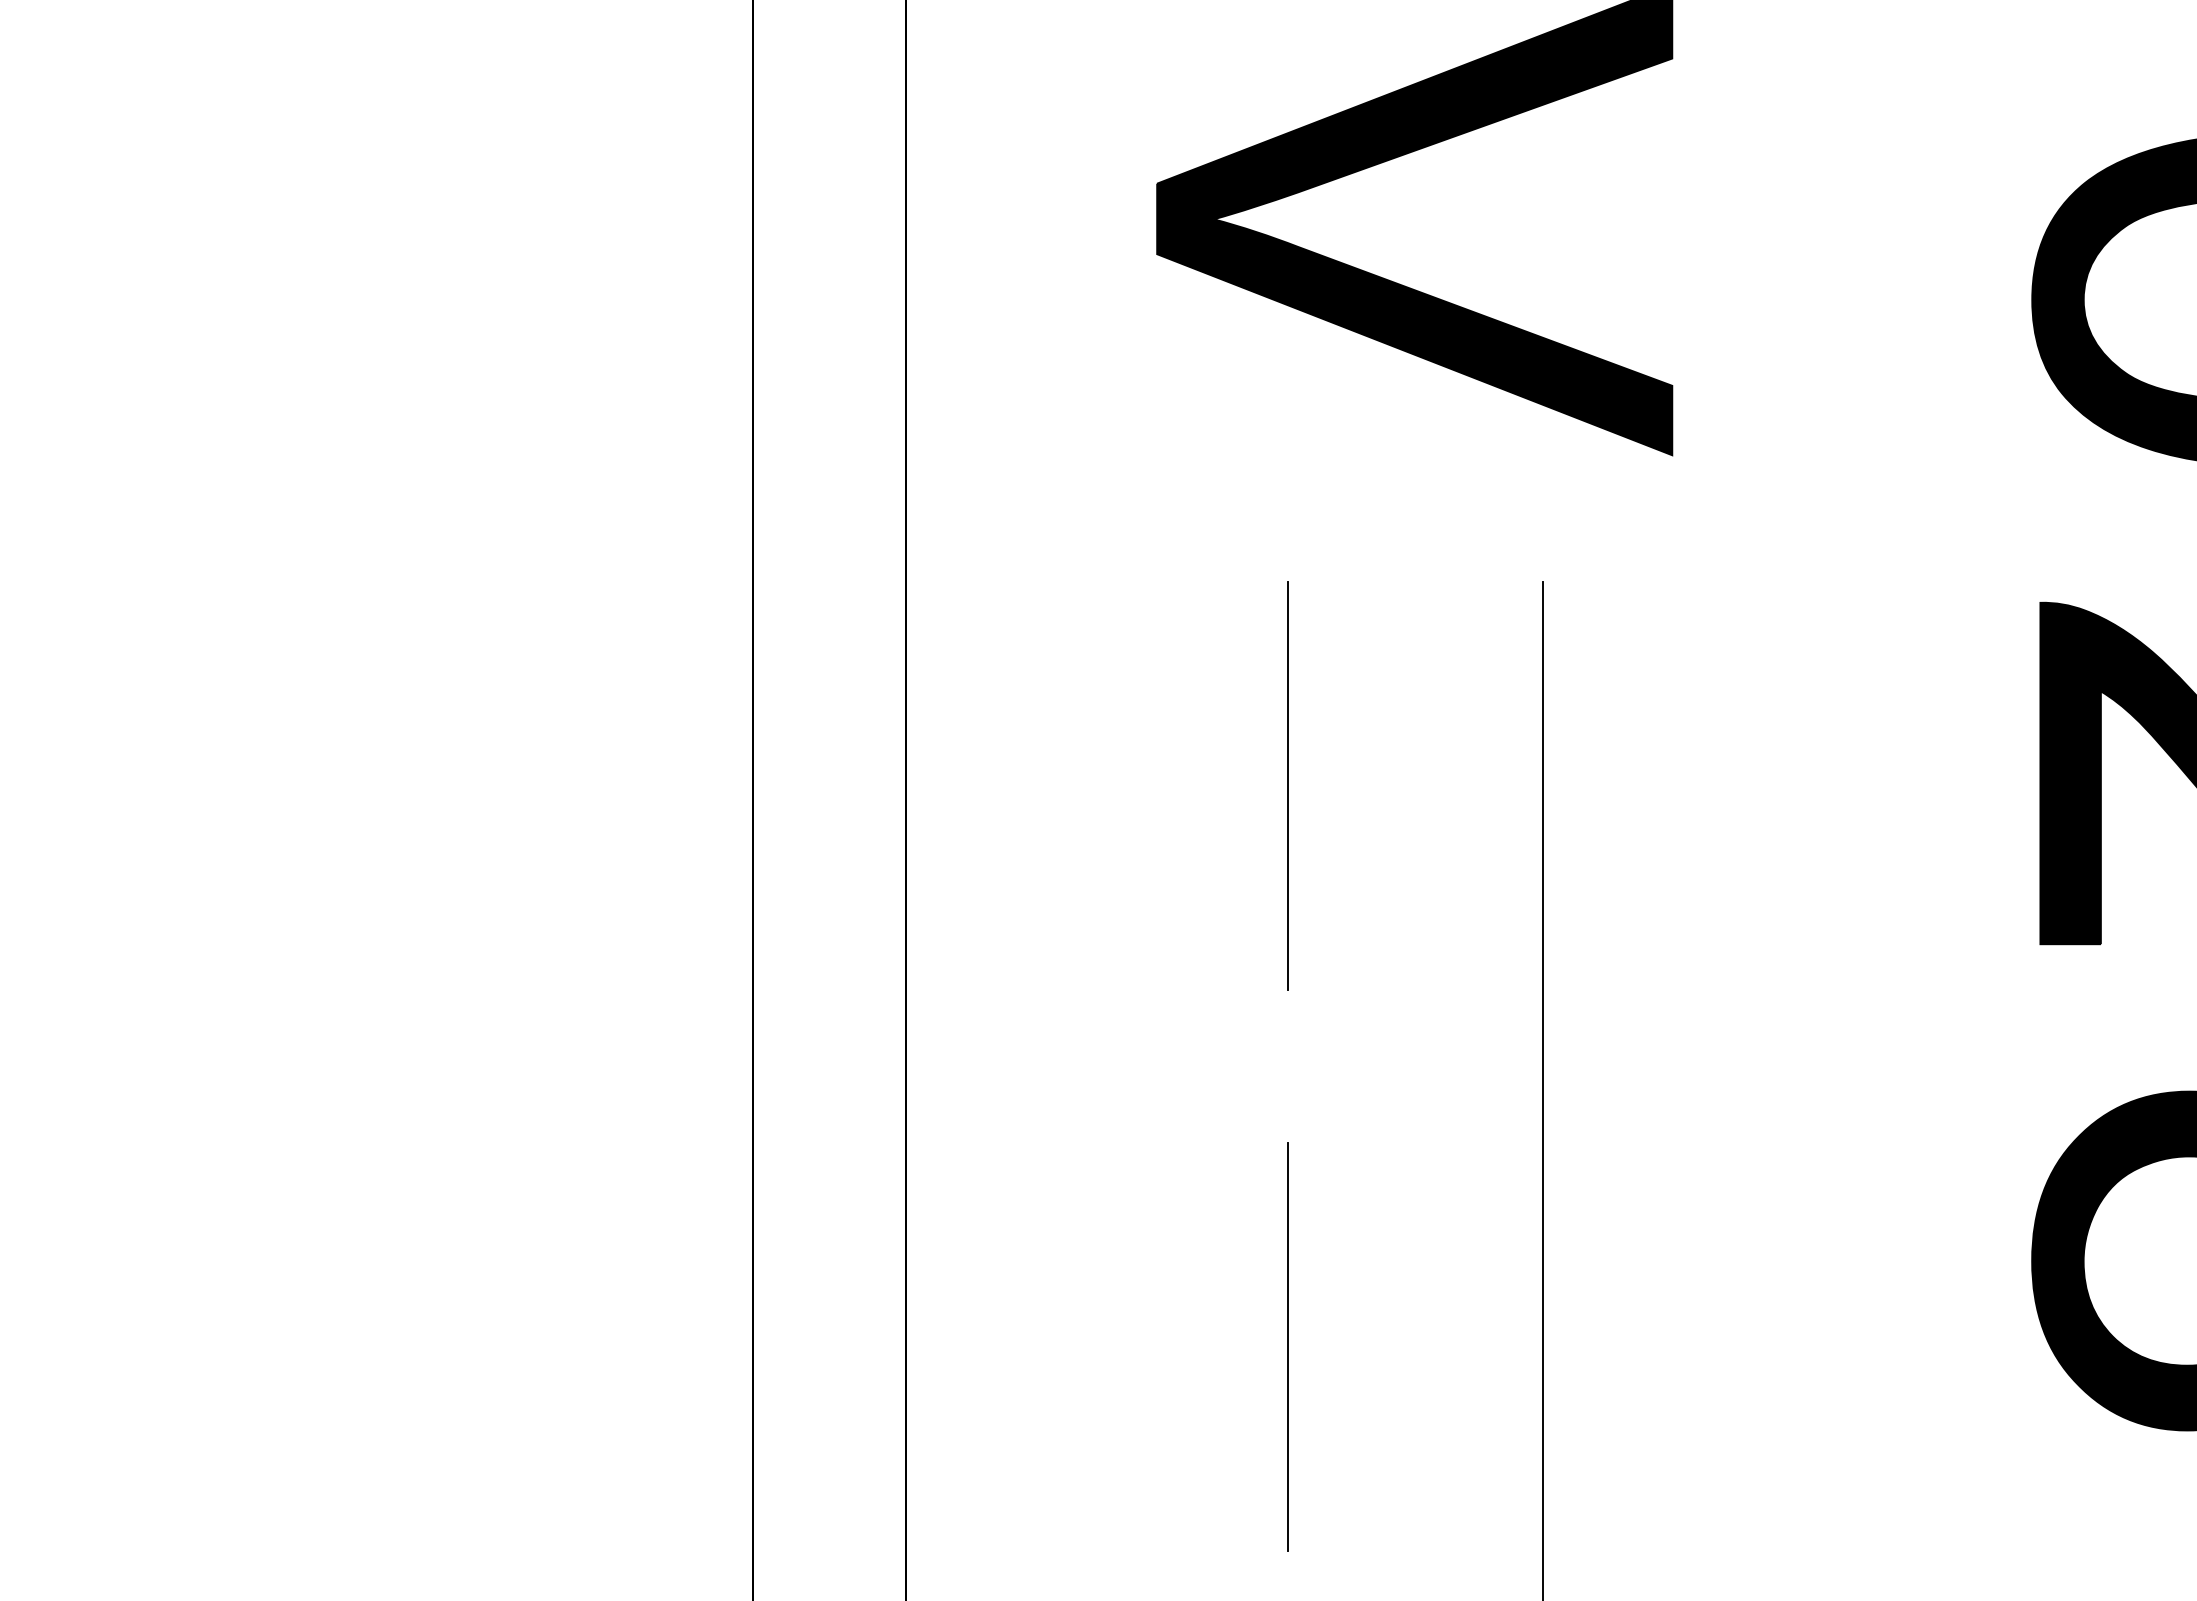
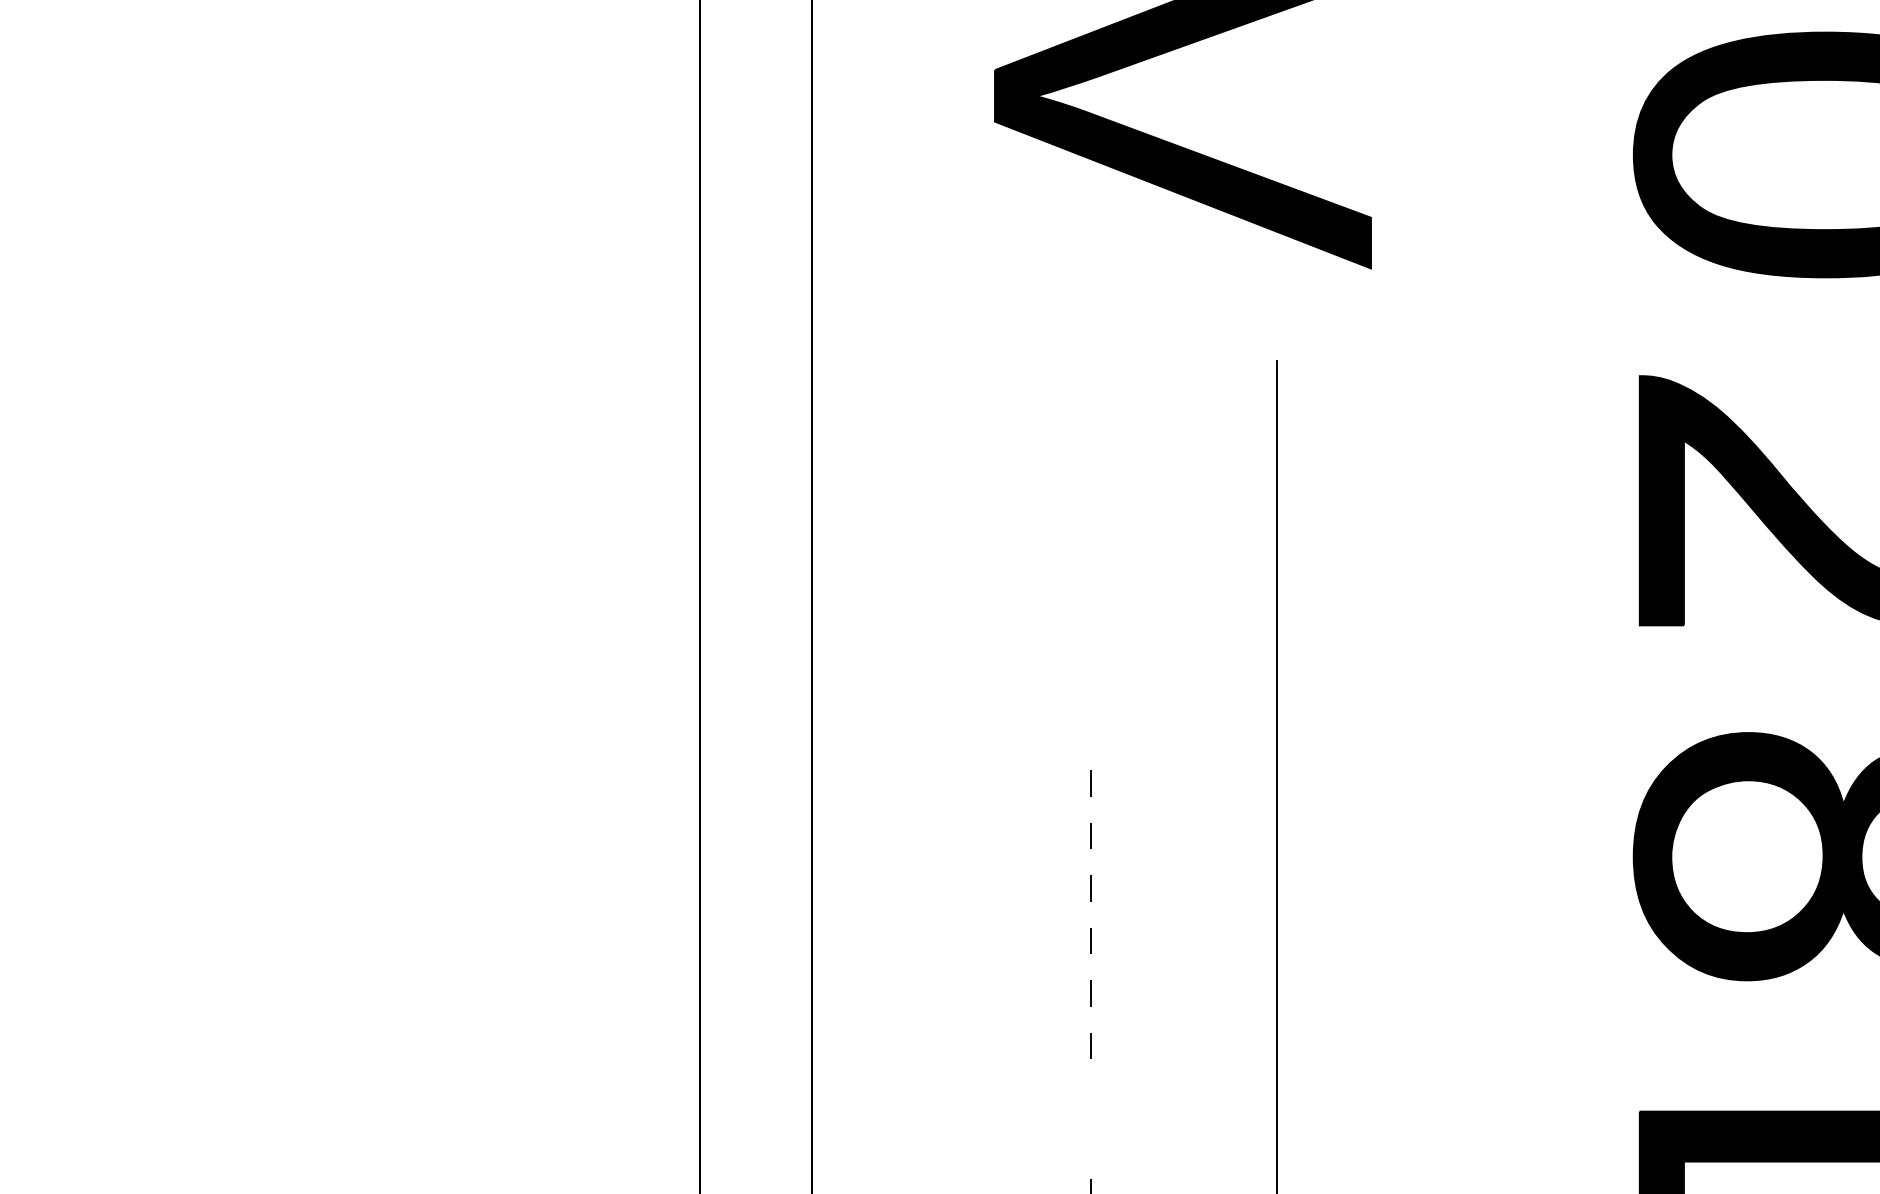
line: (1288, 785) -> (1090, 509), removed
line: (1288, 1347) -> (1090, 919), solid -> dashed

